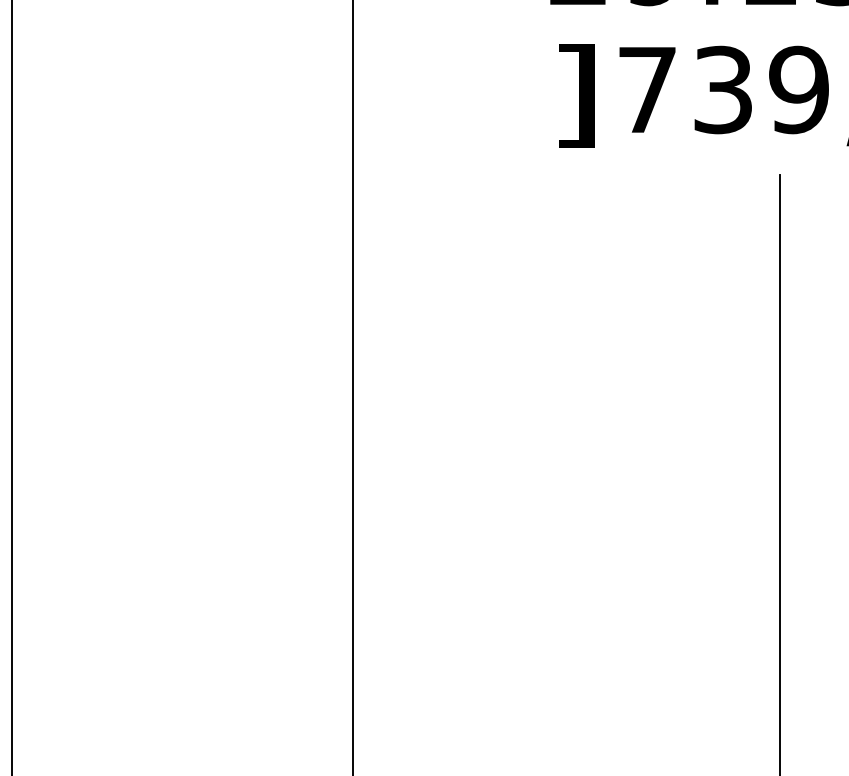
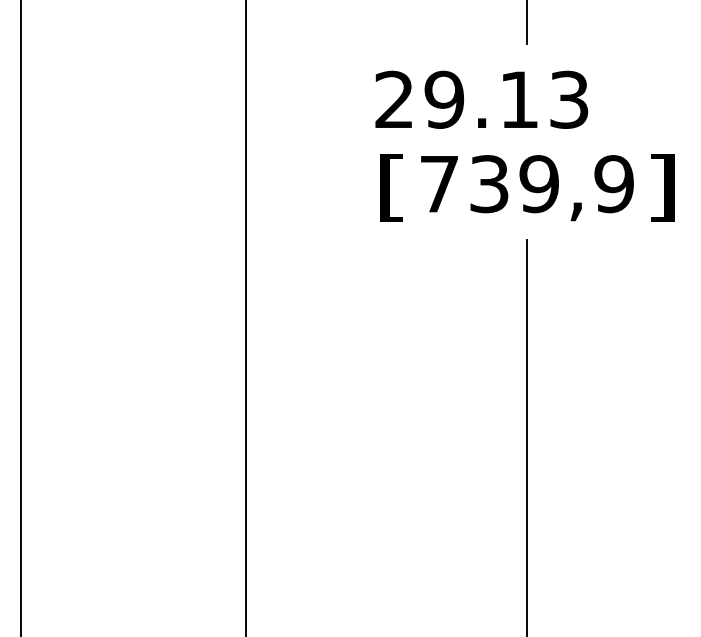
text: (576, 95) -> (392, 187), ] -> [

